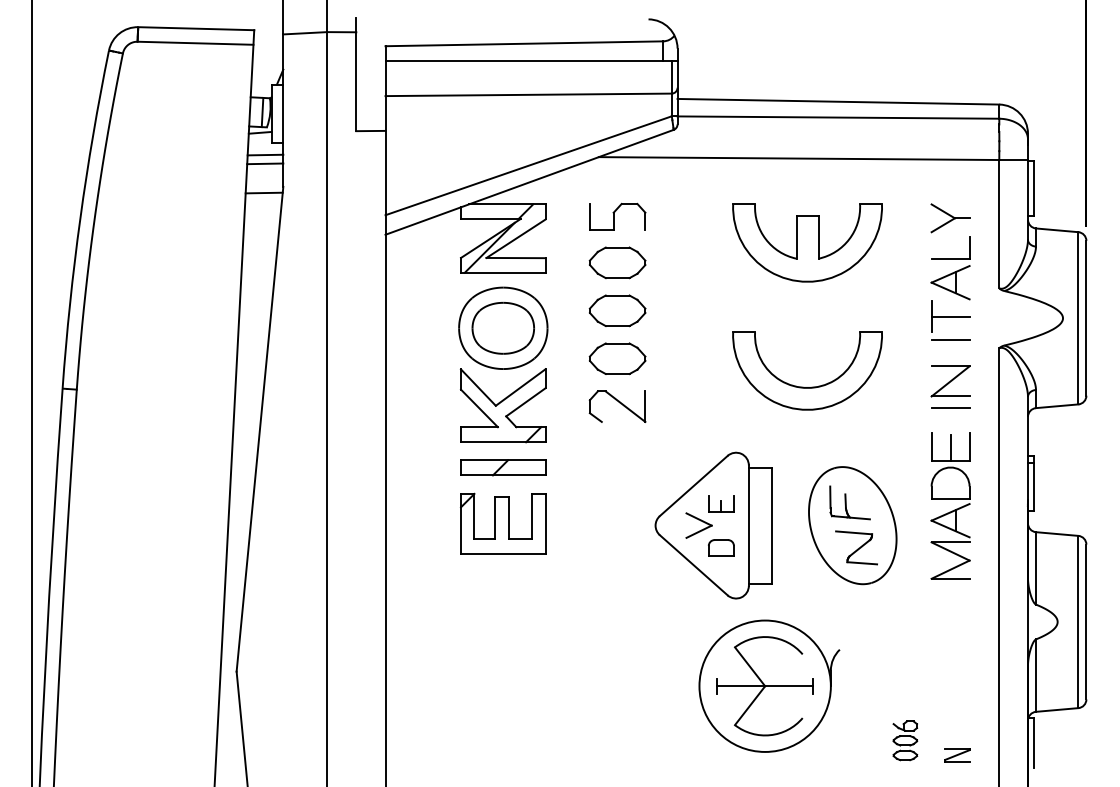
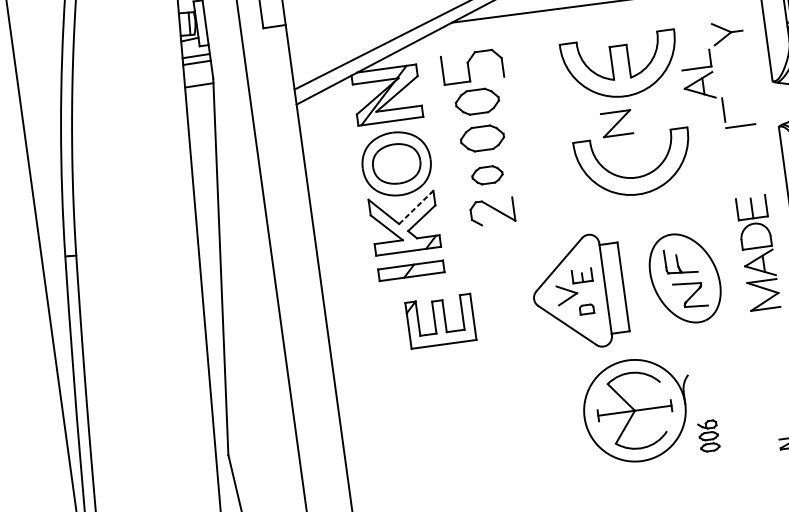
part: (617, 216) -> (472, 66), size x1.4
part: (950, 268) -> (697, 75), moved
line: (950, 316) -> (738, 107), removed
part: (617, 358) -> (487, 175), size x0.7
part: (950, 381) -> (616, 123), moved
line: (520, 387) -> (416, 207), solid -> dashed
line: (950, 407) -> (747, 177), removed
part: (502, 523) -> (440, 321), moved
part: (721, 547) -> (586, 308), size x0.7
part: (905, 740) -> (708, 435), moved

